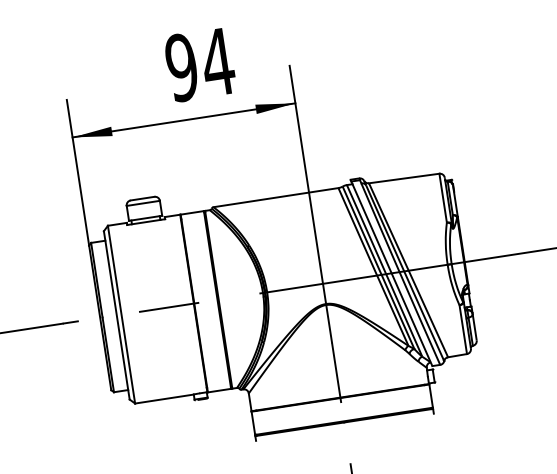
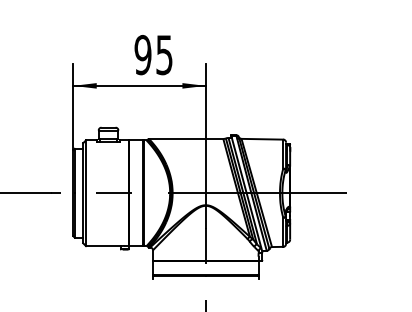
text: (218, 62) -> (164, 55), 94 -> 95

